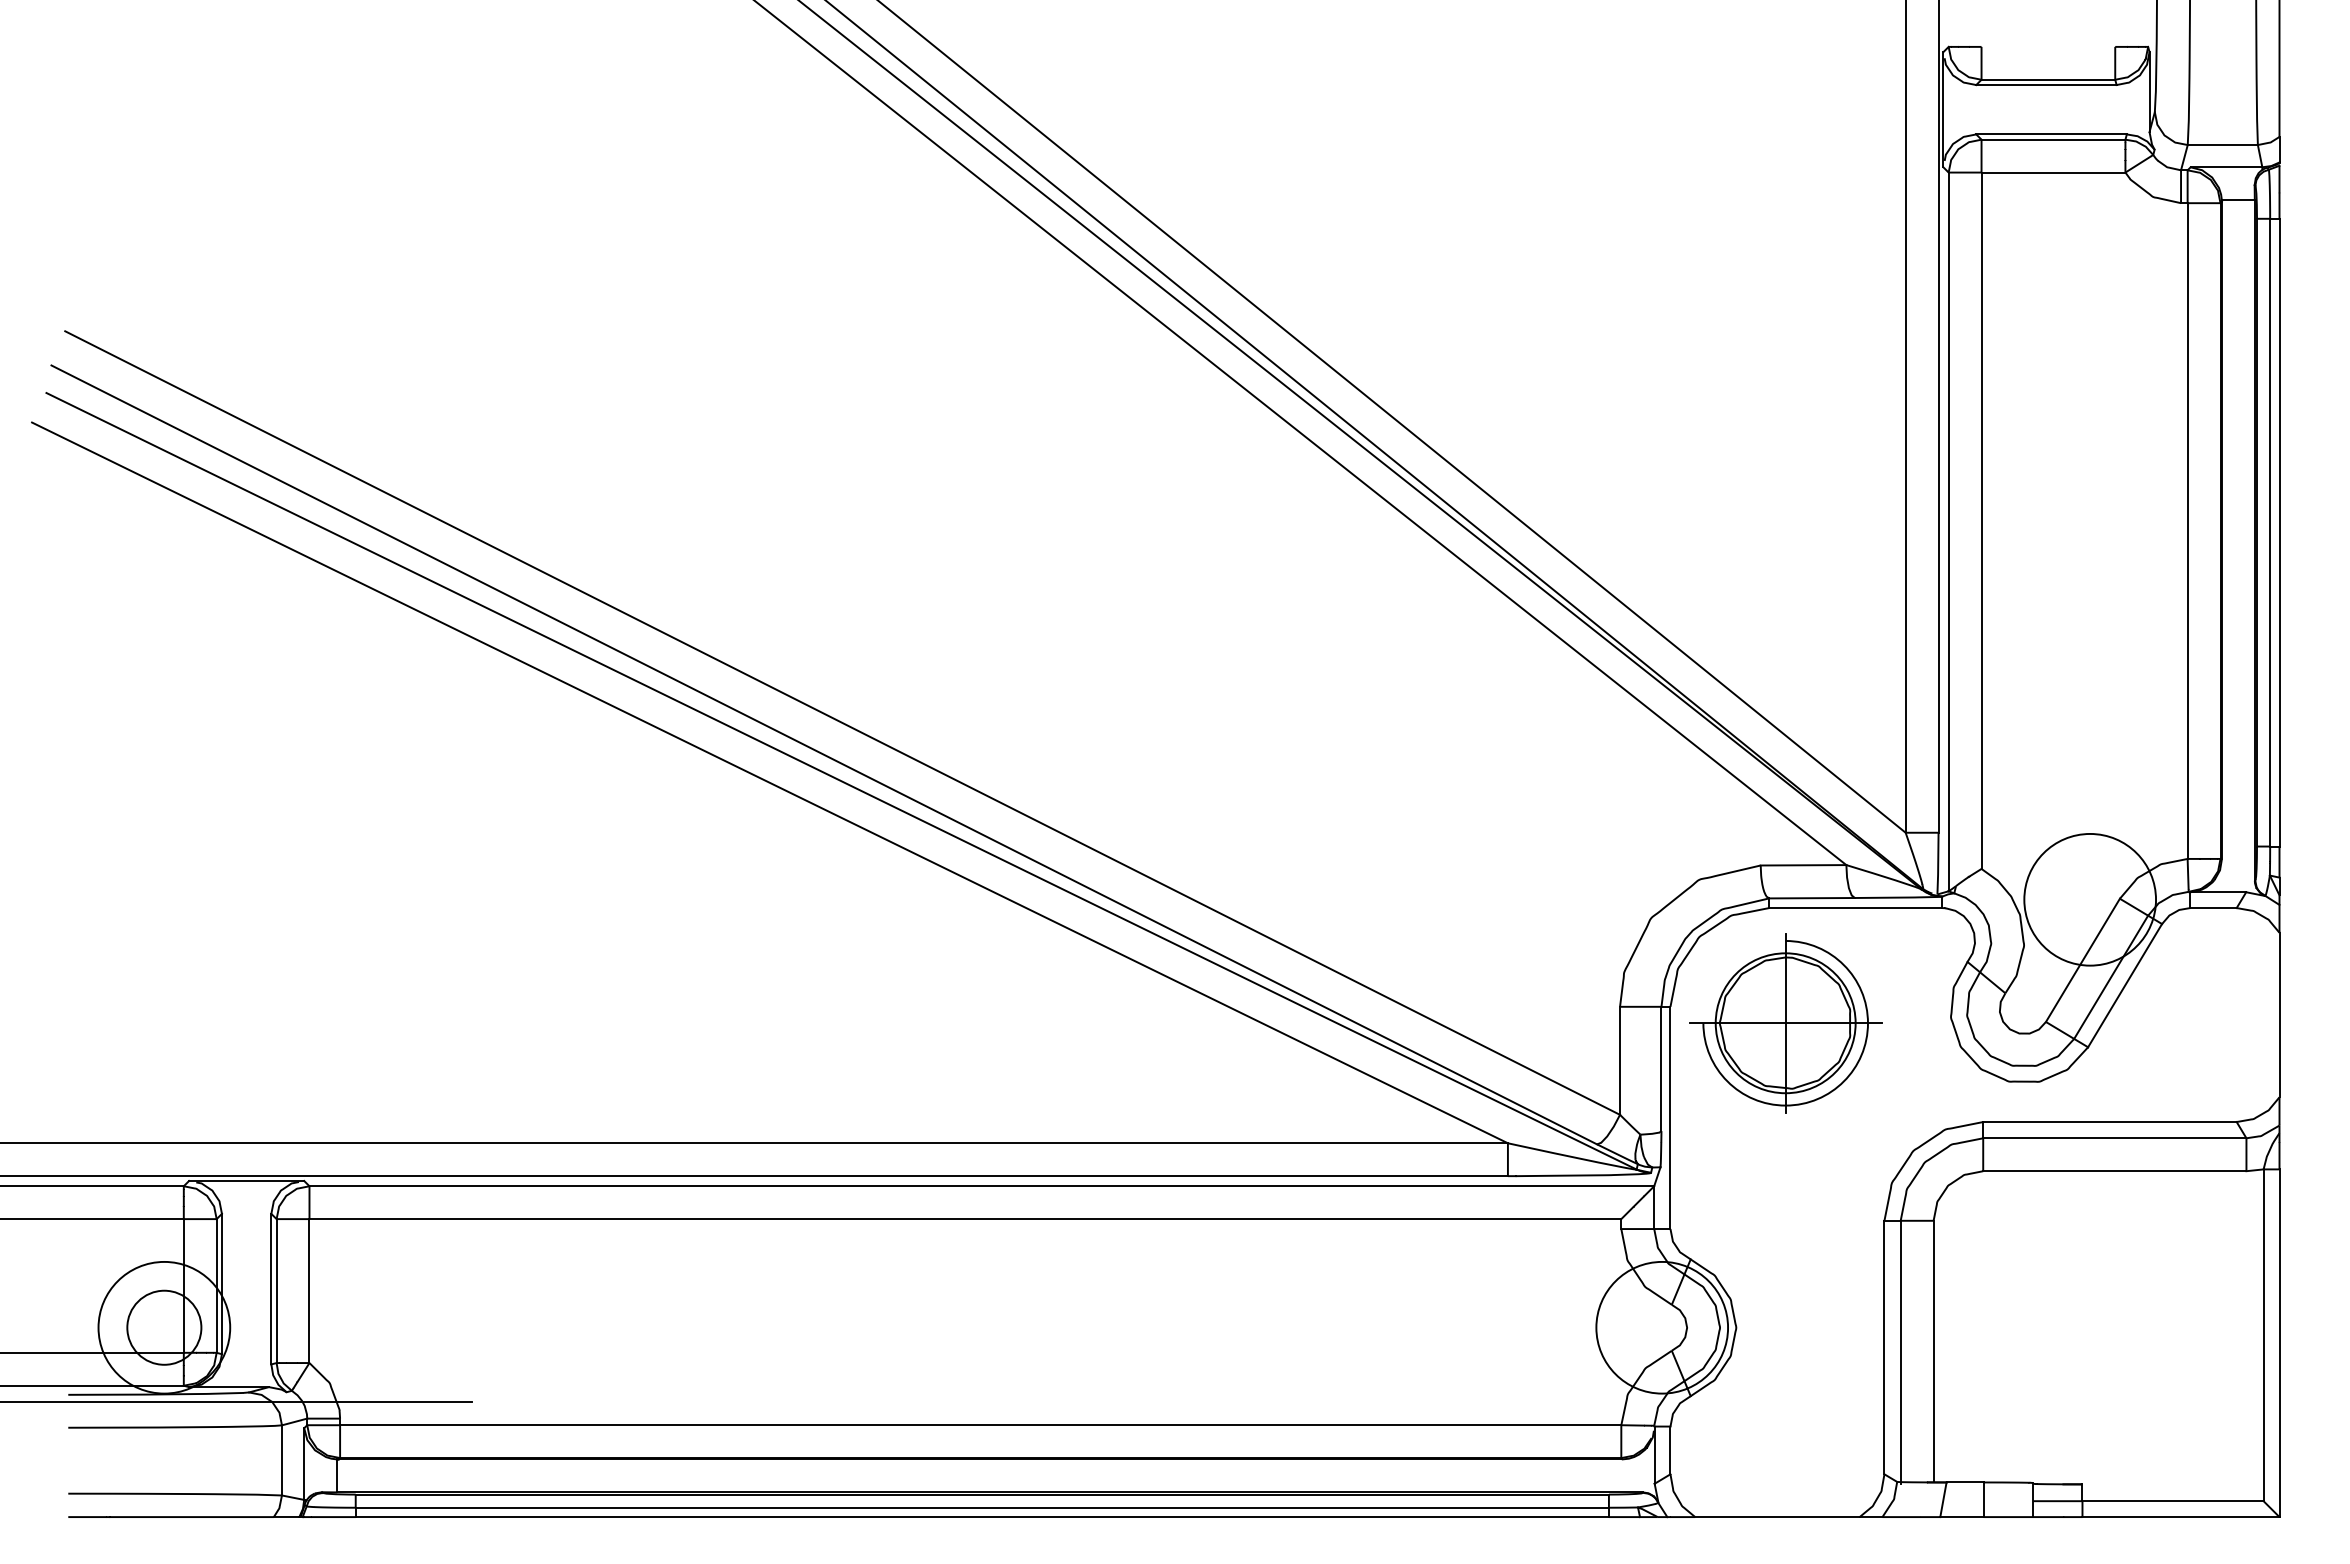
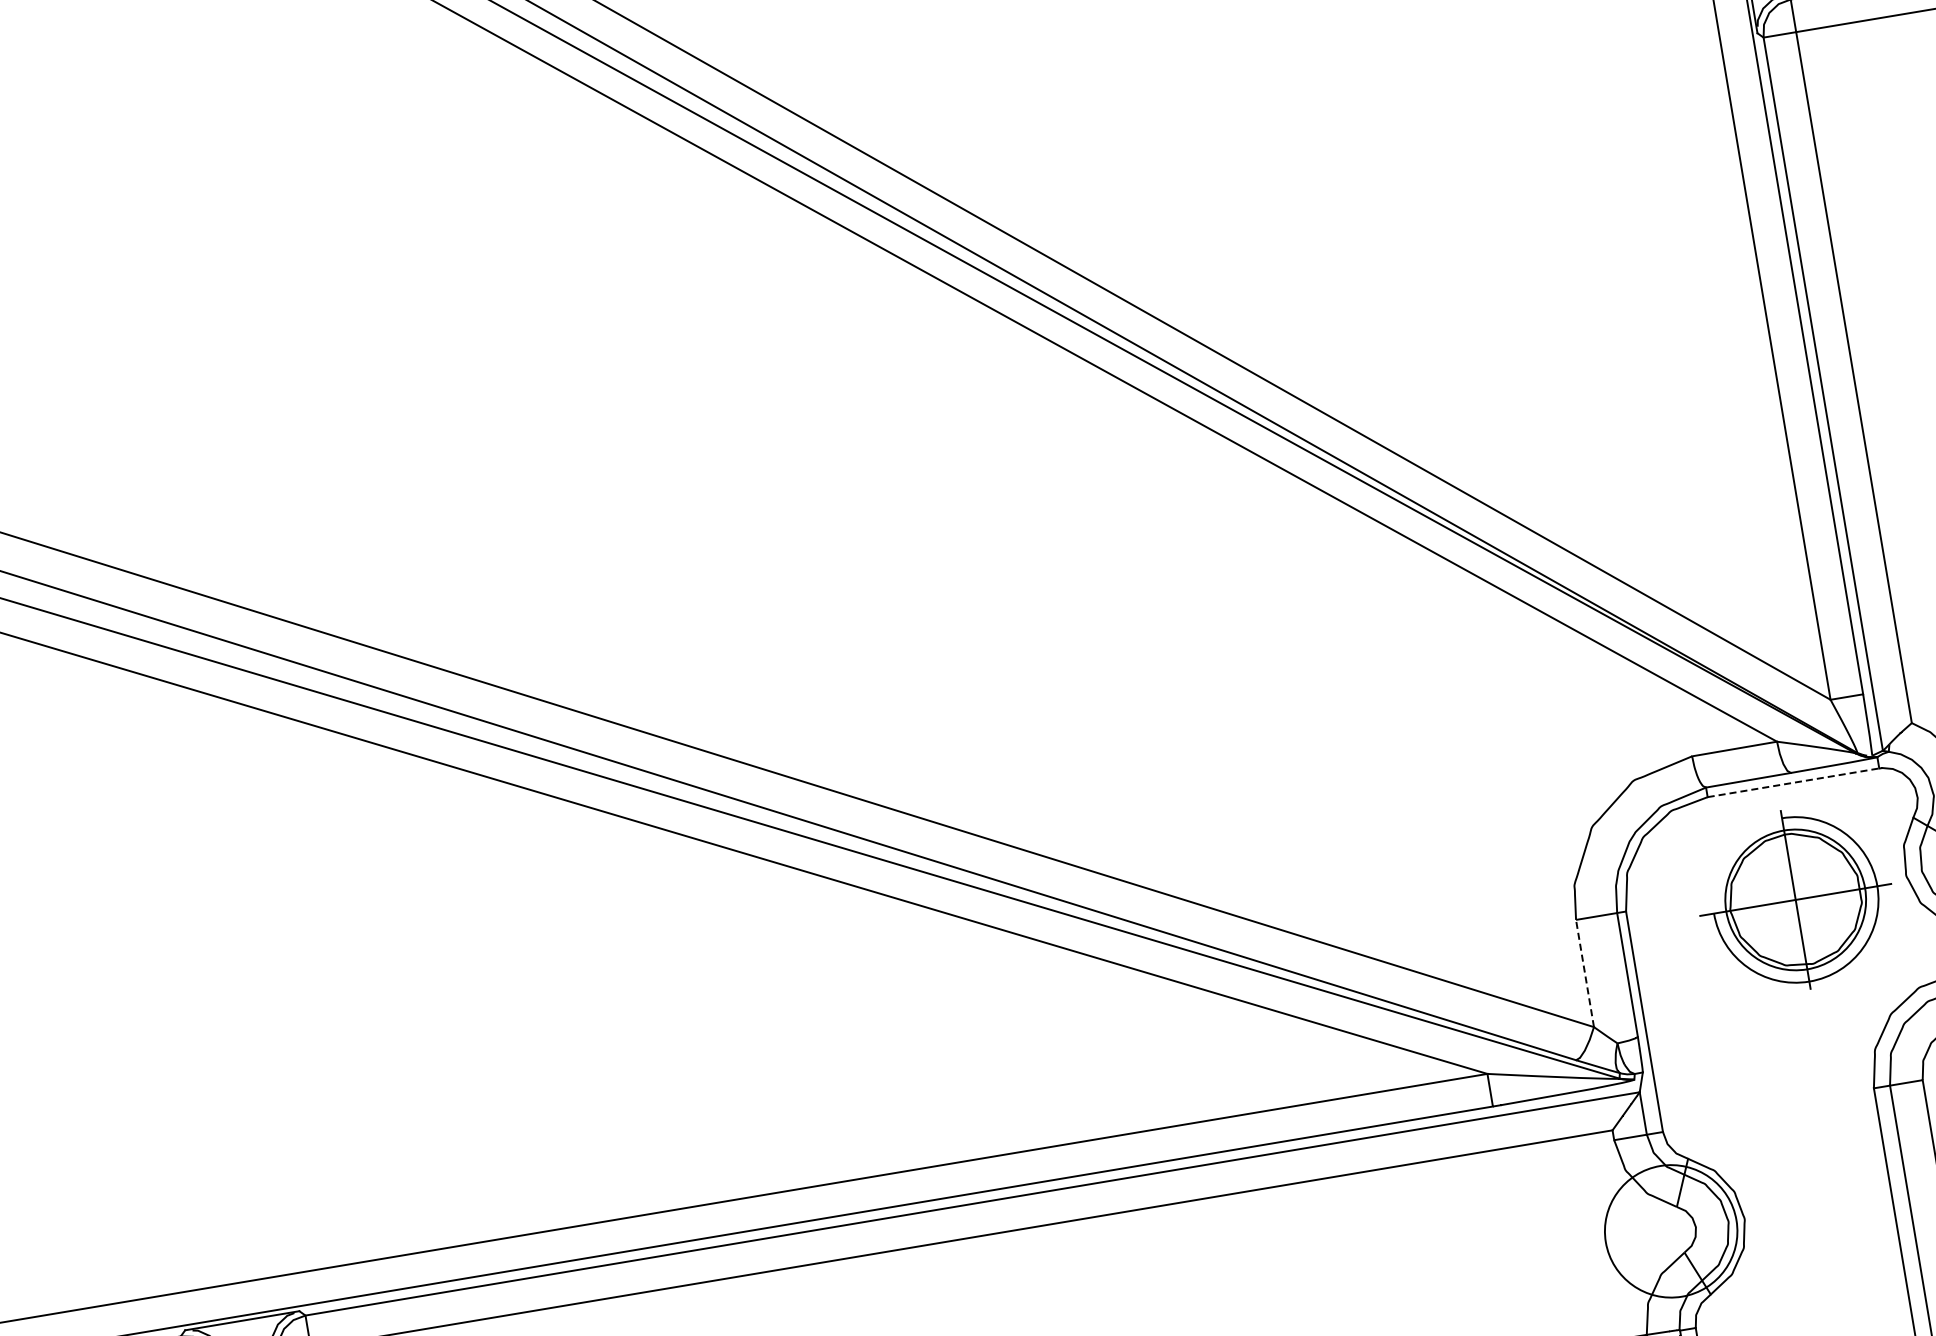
line: (1856, 908) -> (1794, 783), solid -> dashed
part: (1785, 1023) -> (1795, 900), moved
line: (1620, 1060) -> (1585, 973), solid -> dashed

